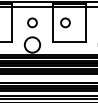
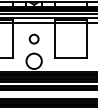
circle: (64, 22) -> (66, 38), removed

